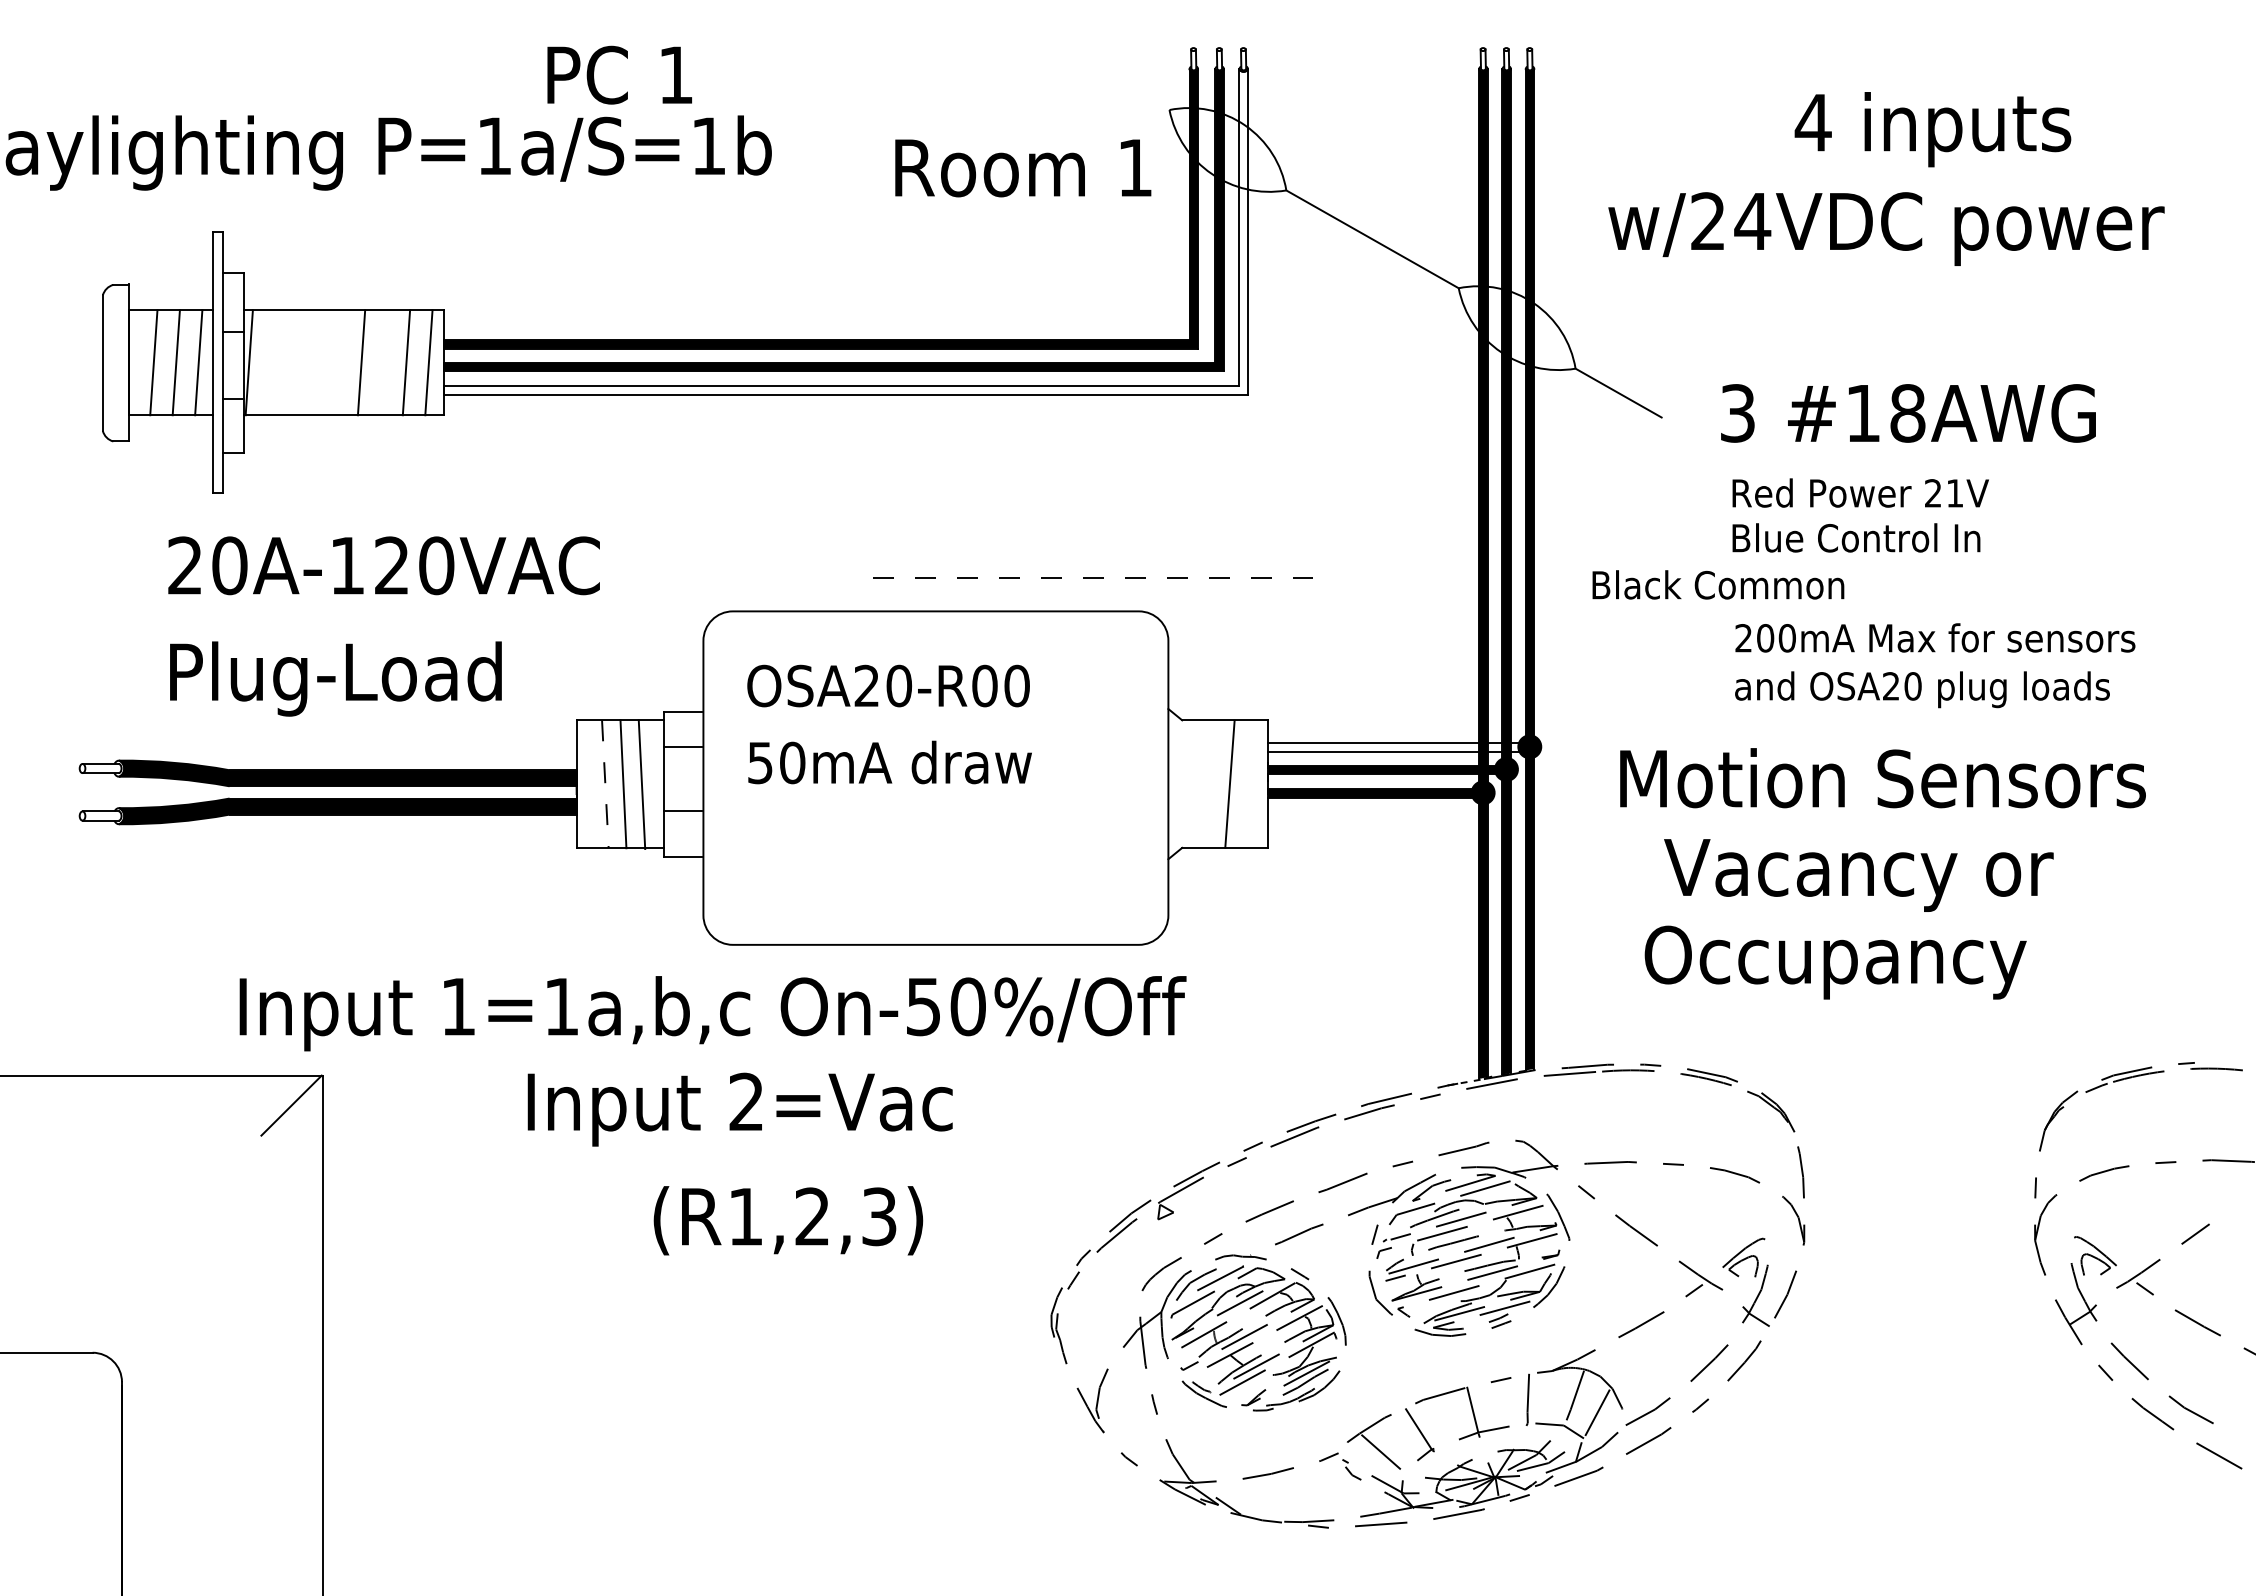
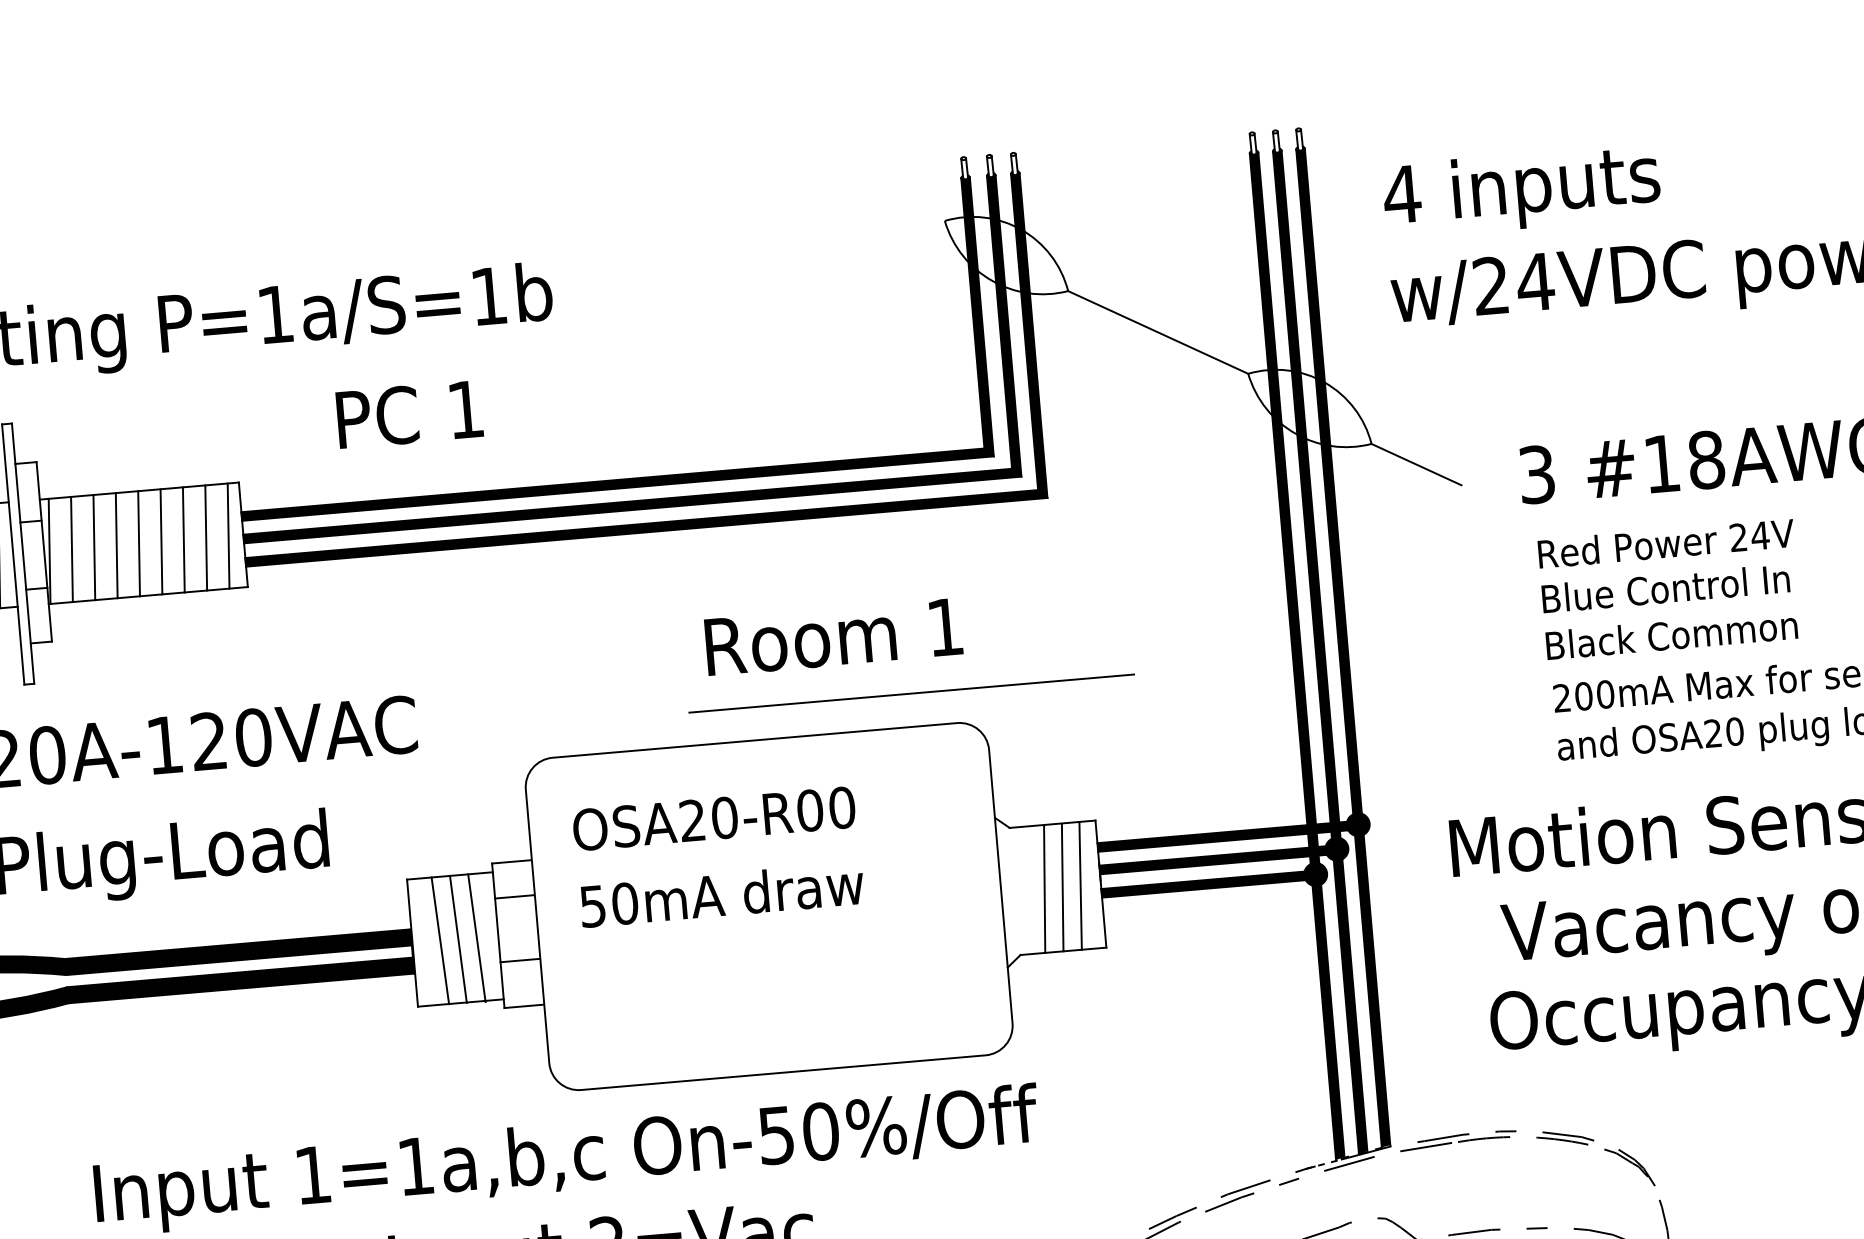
text: (619, 74) -> (409, 413), moved
text: (1932, 129) -> (1521, 191), moved
text: (1023, 168) -> (834, 637), moved
fill: (845, 231) -> (632, 369), added
line: (271, 362) -> (71, 549), added
line: (293, 362) -> (93, 547), added
line: (316, 362) -> (116, 545), added
line: (338, 362) -> (138, 543), added
line: (383, 362) -> (183, 539), added
text: (1955, 493) -> (1760, 535), 21V -> 24V
line: (1096, 578) -> (912, 693), dashed -> solid
text: (1718, 584) -> (1671, 634), moved
fill: (1396, 747) -> (1225, 836), added
line: (1211, 783) -> (1044, 888), added
line: (1247, 783) -> (1080, 885), added
line: (605, 784) -> (440, 941), dashed -> solid

